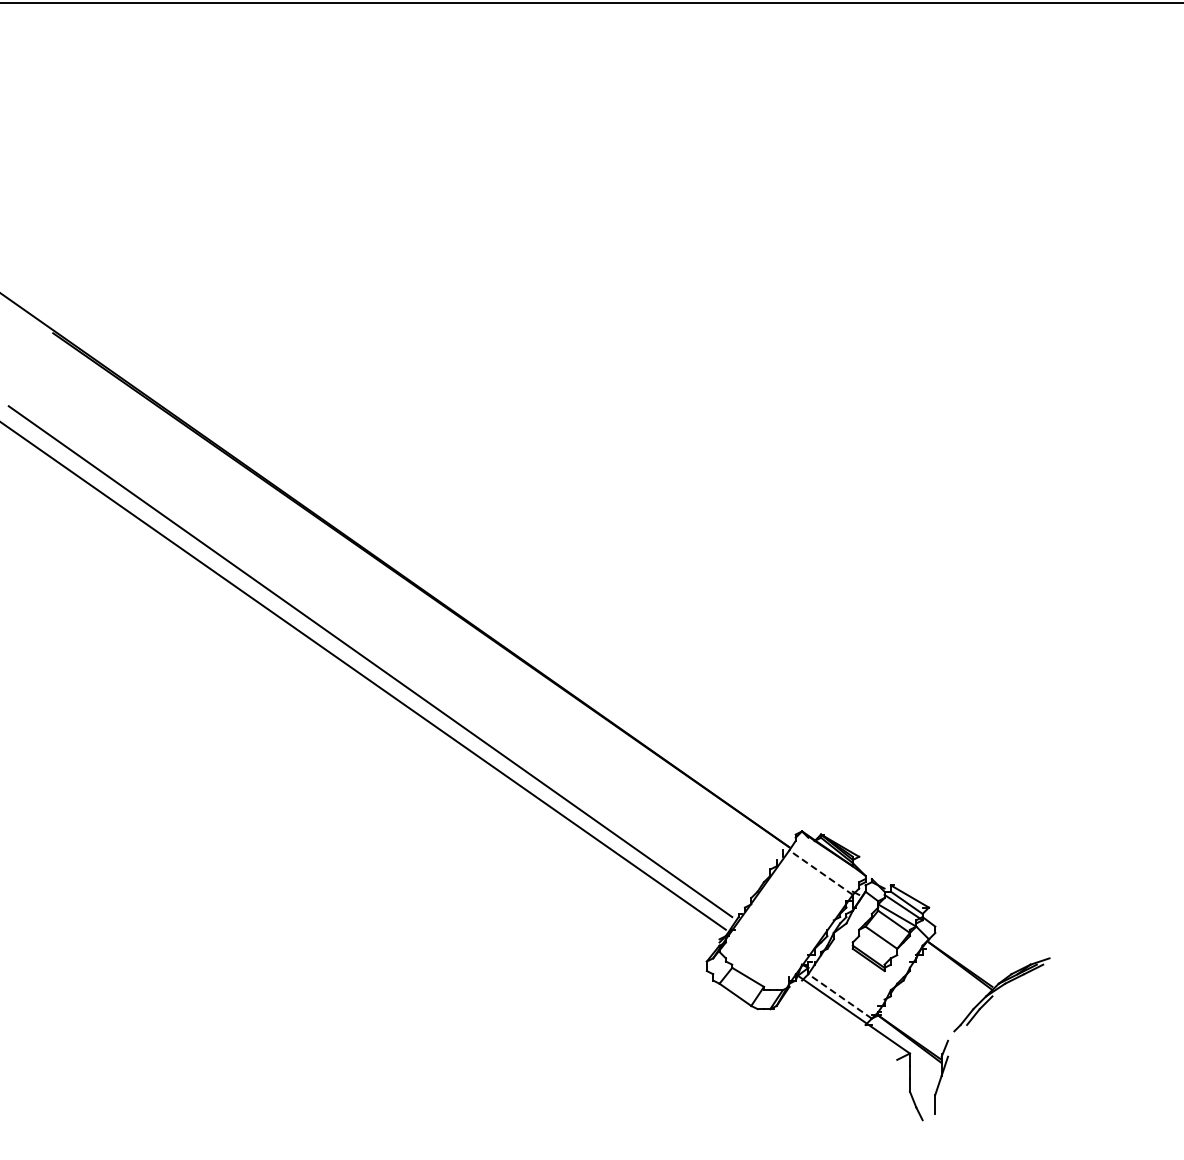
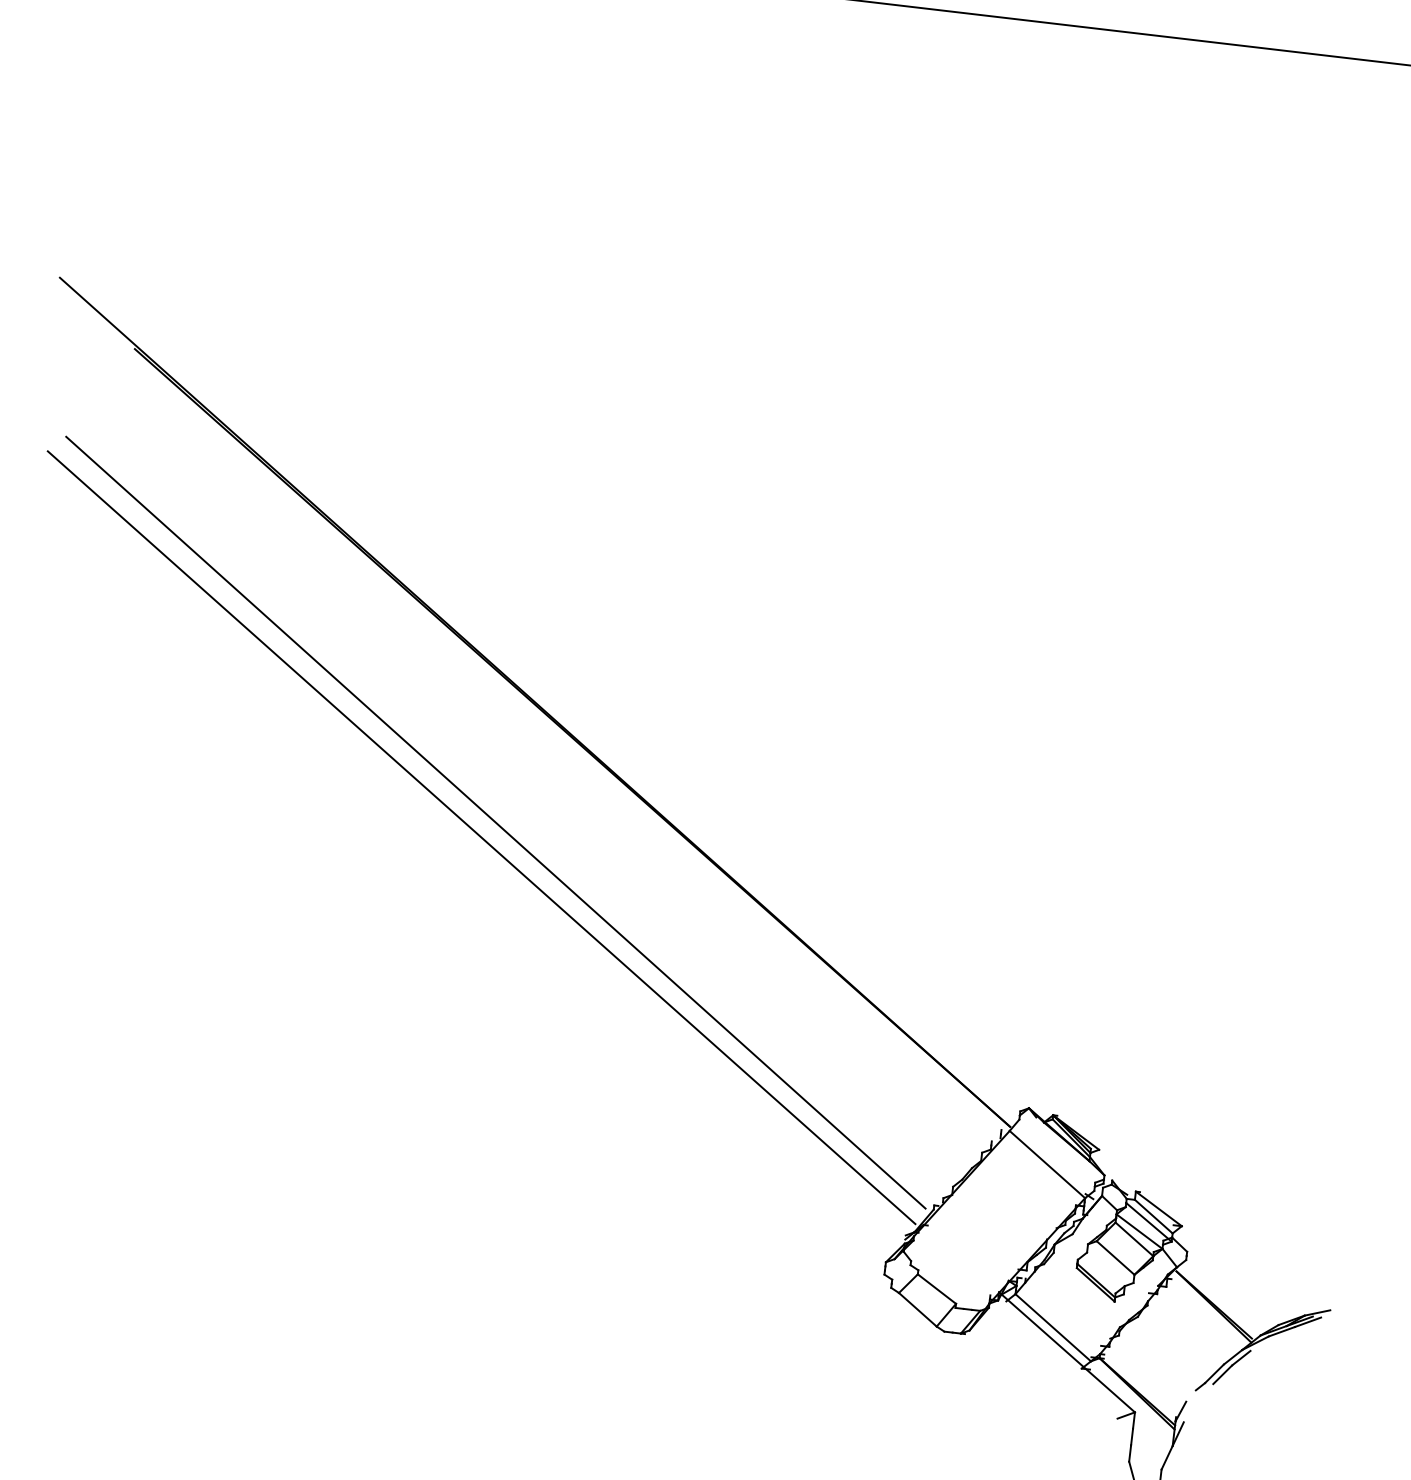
line: (821, 872) -> (1047, 1164), dashed -> solid
line: (840, 996) -> (1053, 1327), dashed -> solid

